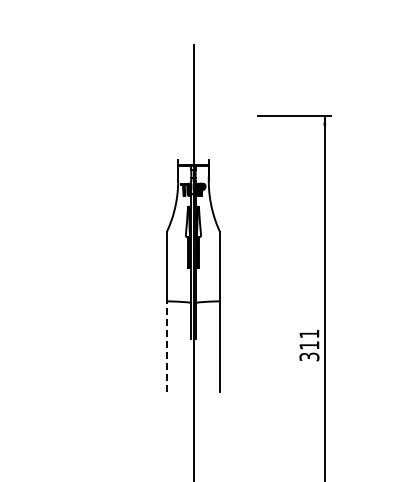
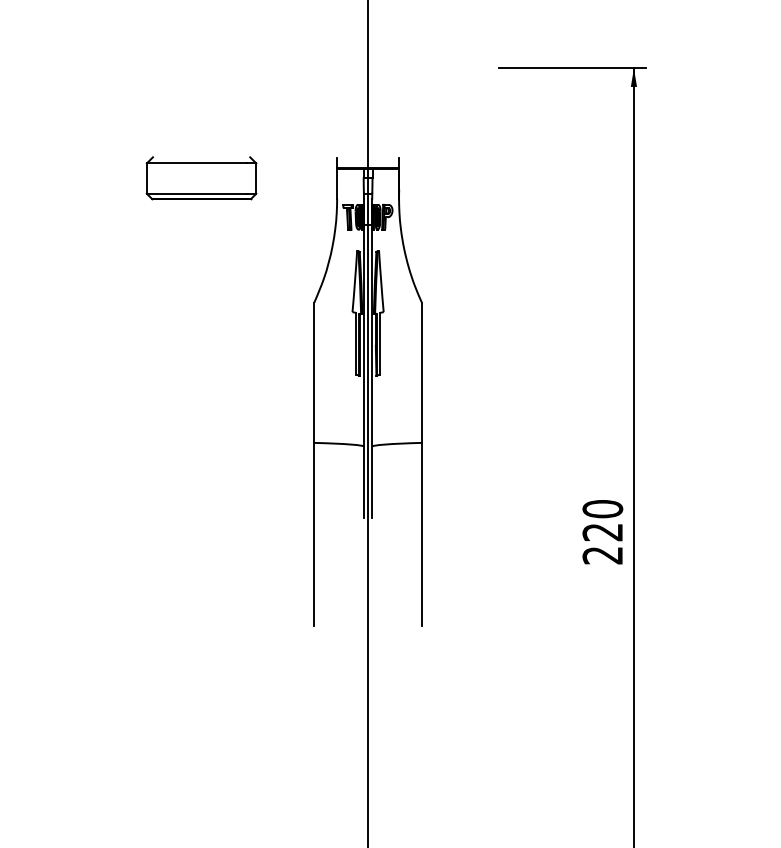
part: (111, 170) -> (202, 178), added
text: (309, 345) -> (602, 532), 311 -> 220
line: (166, 346) -> (313, 534), dashed -> solid

